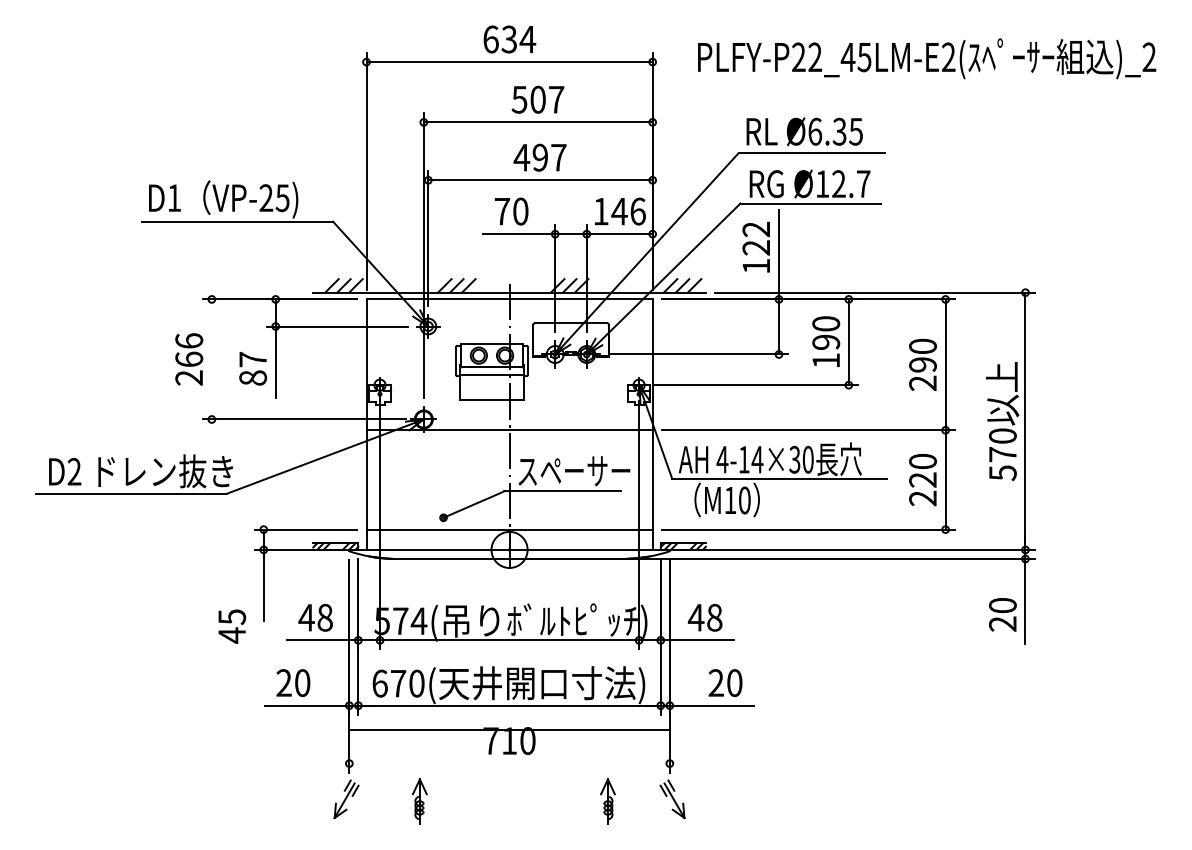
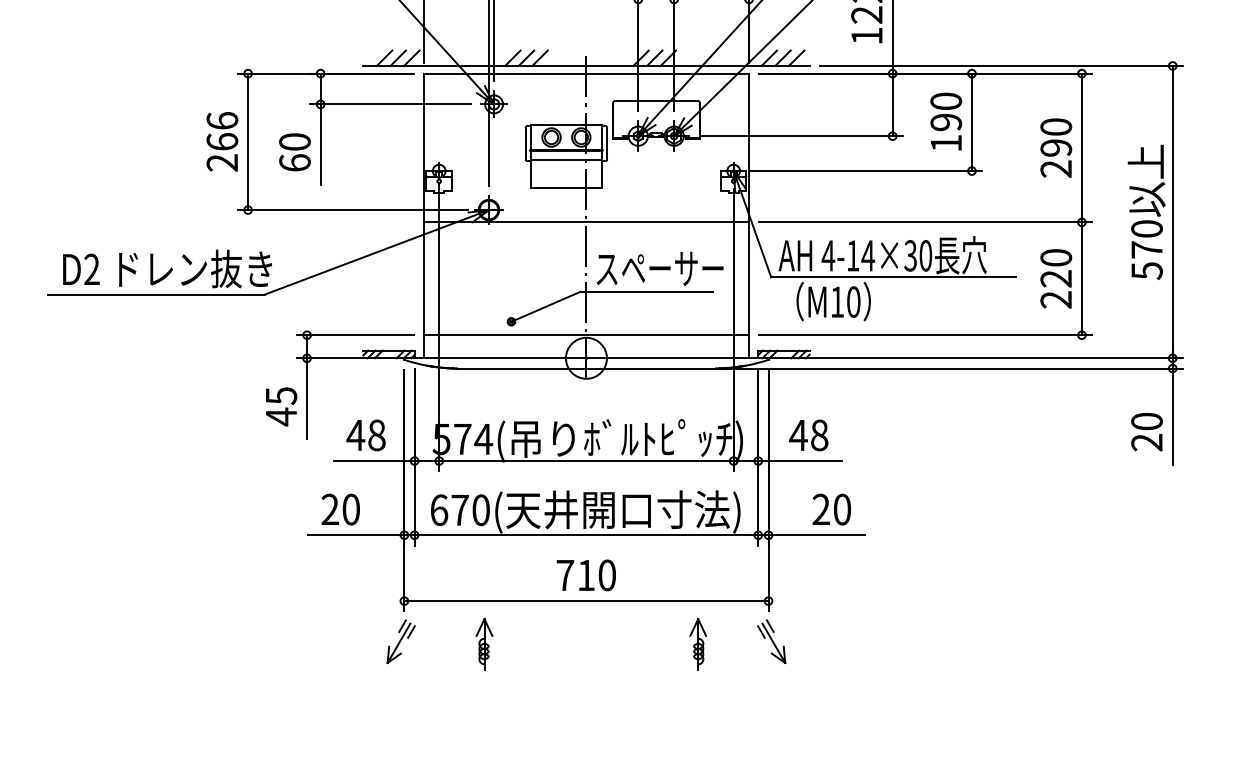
line: (211, 359) -> (247, 141), added
text: (253, 368) -> (295, 152), 87 -> 60
text: (232, 626) -> (281, 406), moved
line: (509, 729) -> (586, 600), moved

